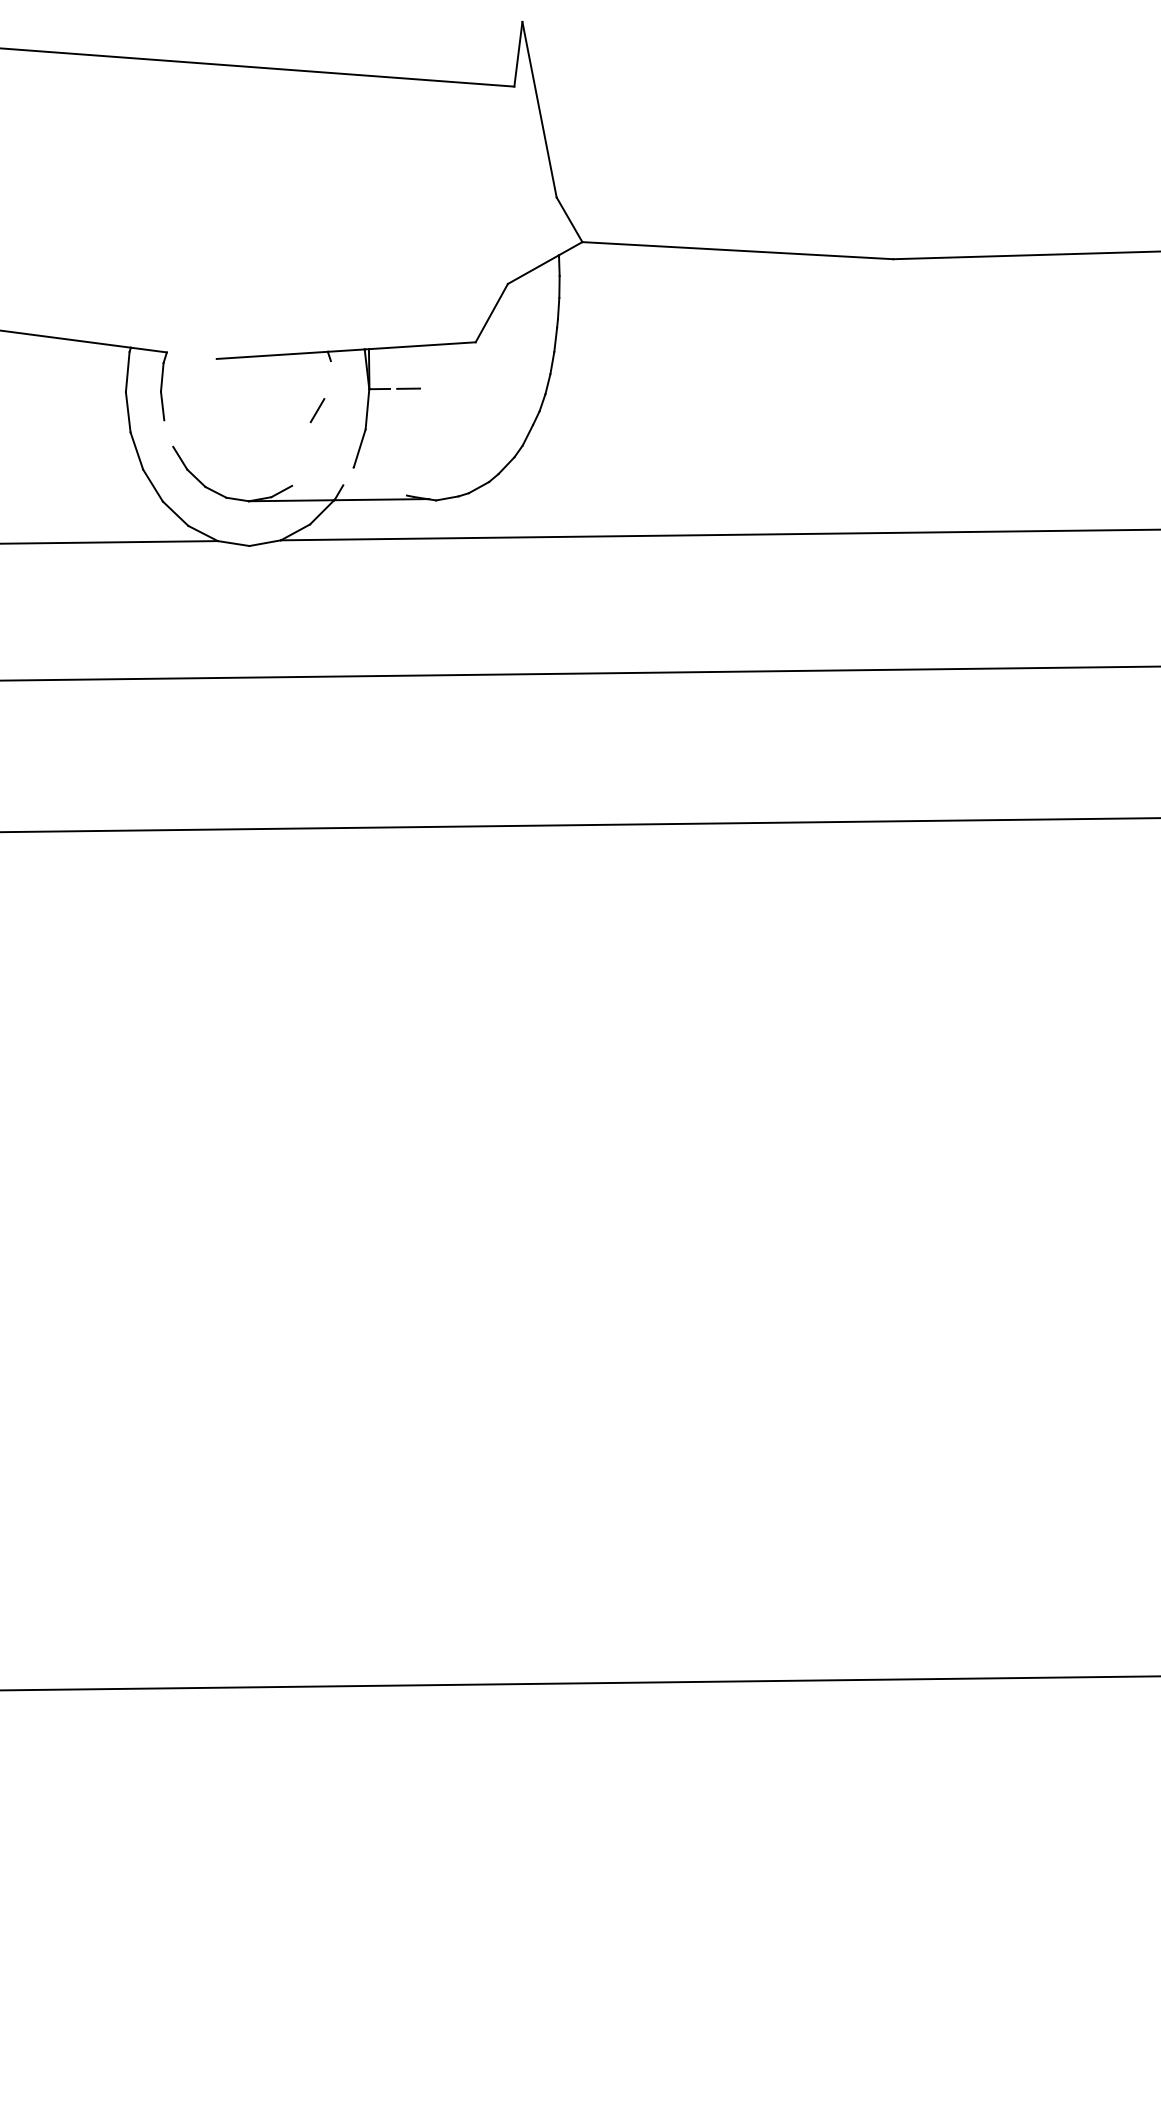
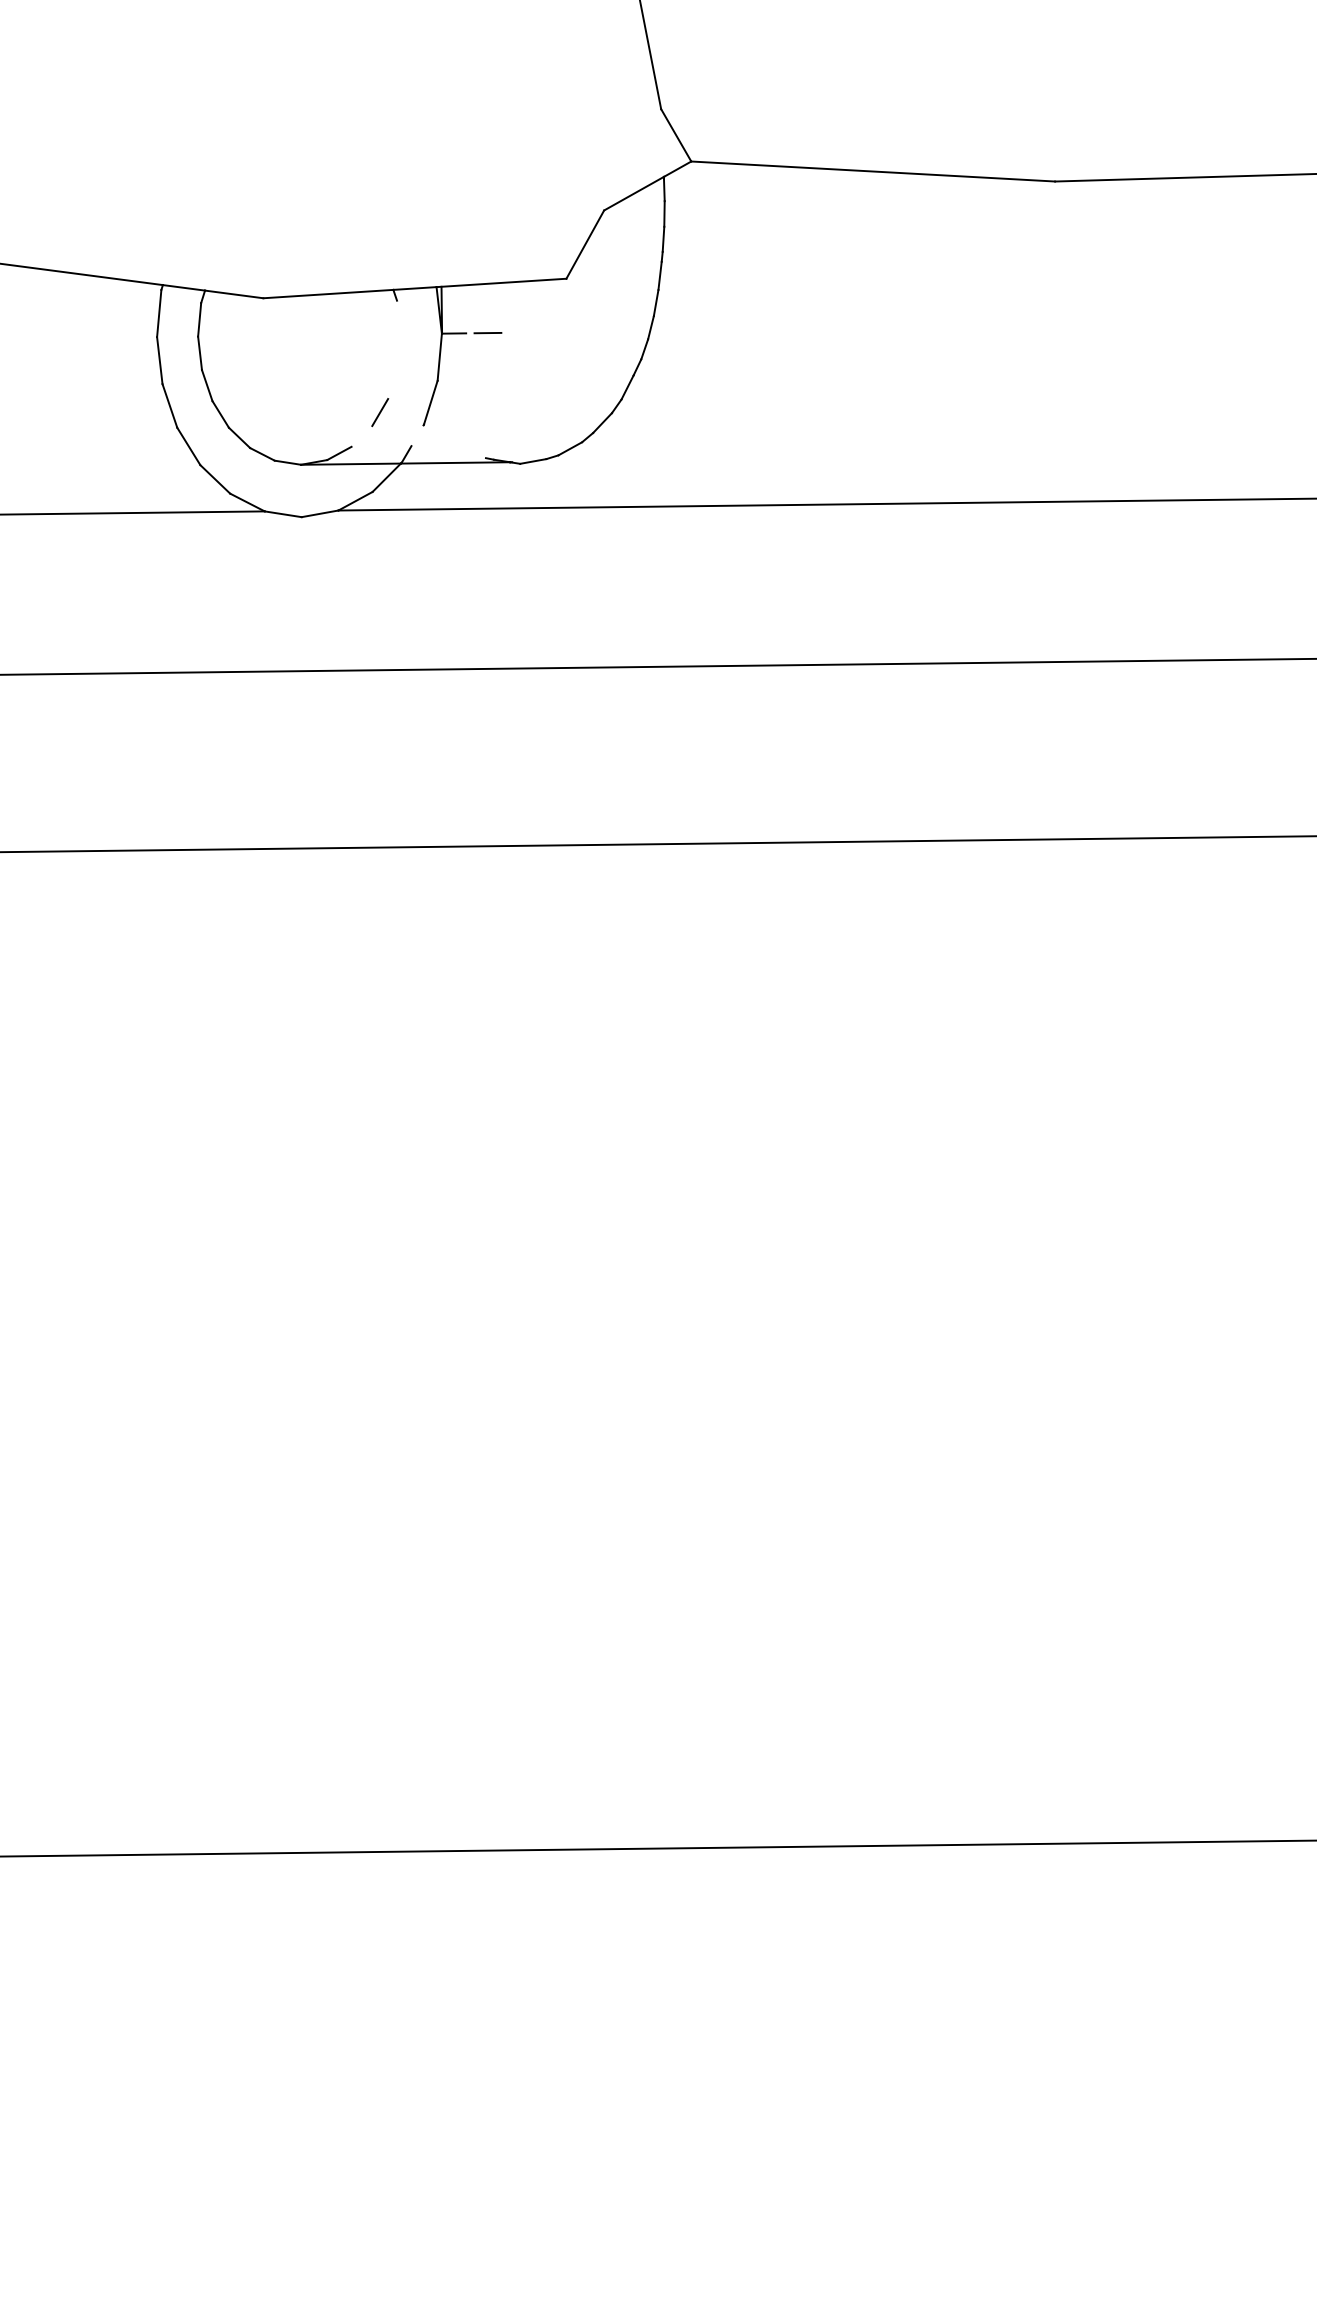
line: (191, 355) -> (233, 294), added
line: (317, 410) -> (380, 412), moved
line: (168, 433) -> (206, 385), added

